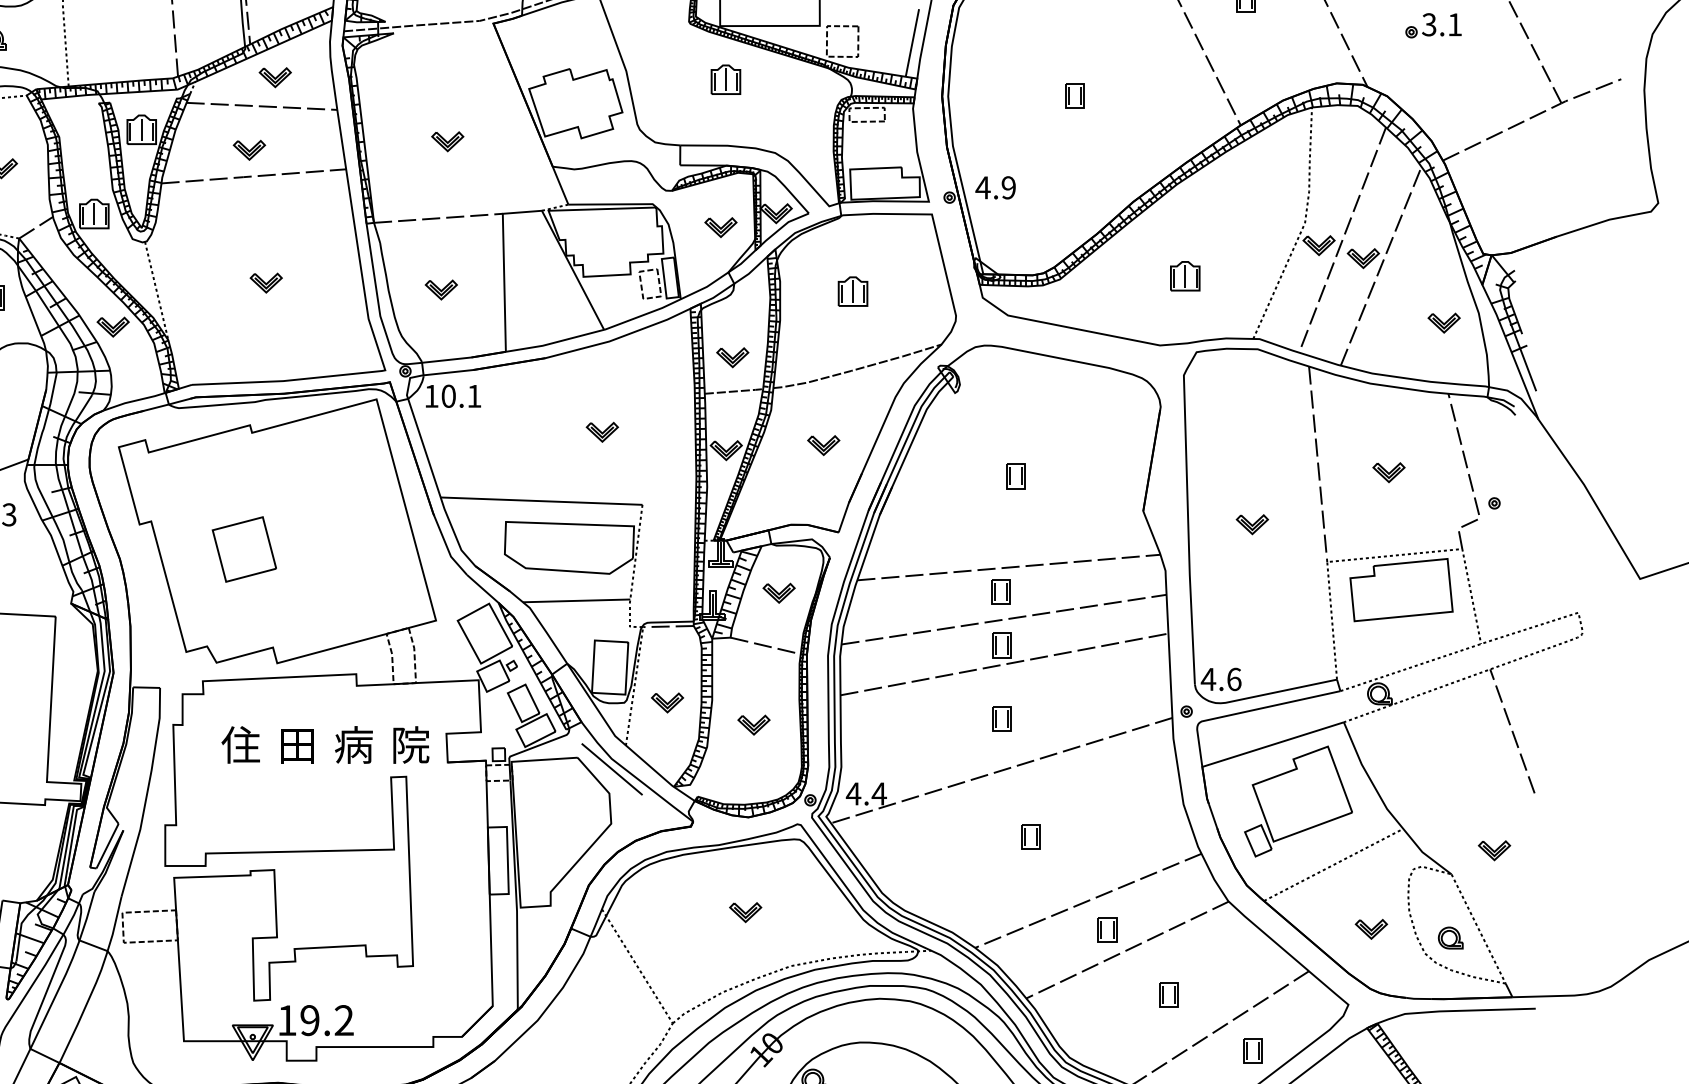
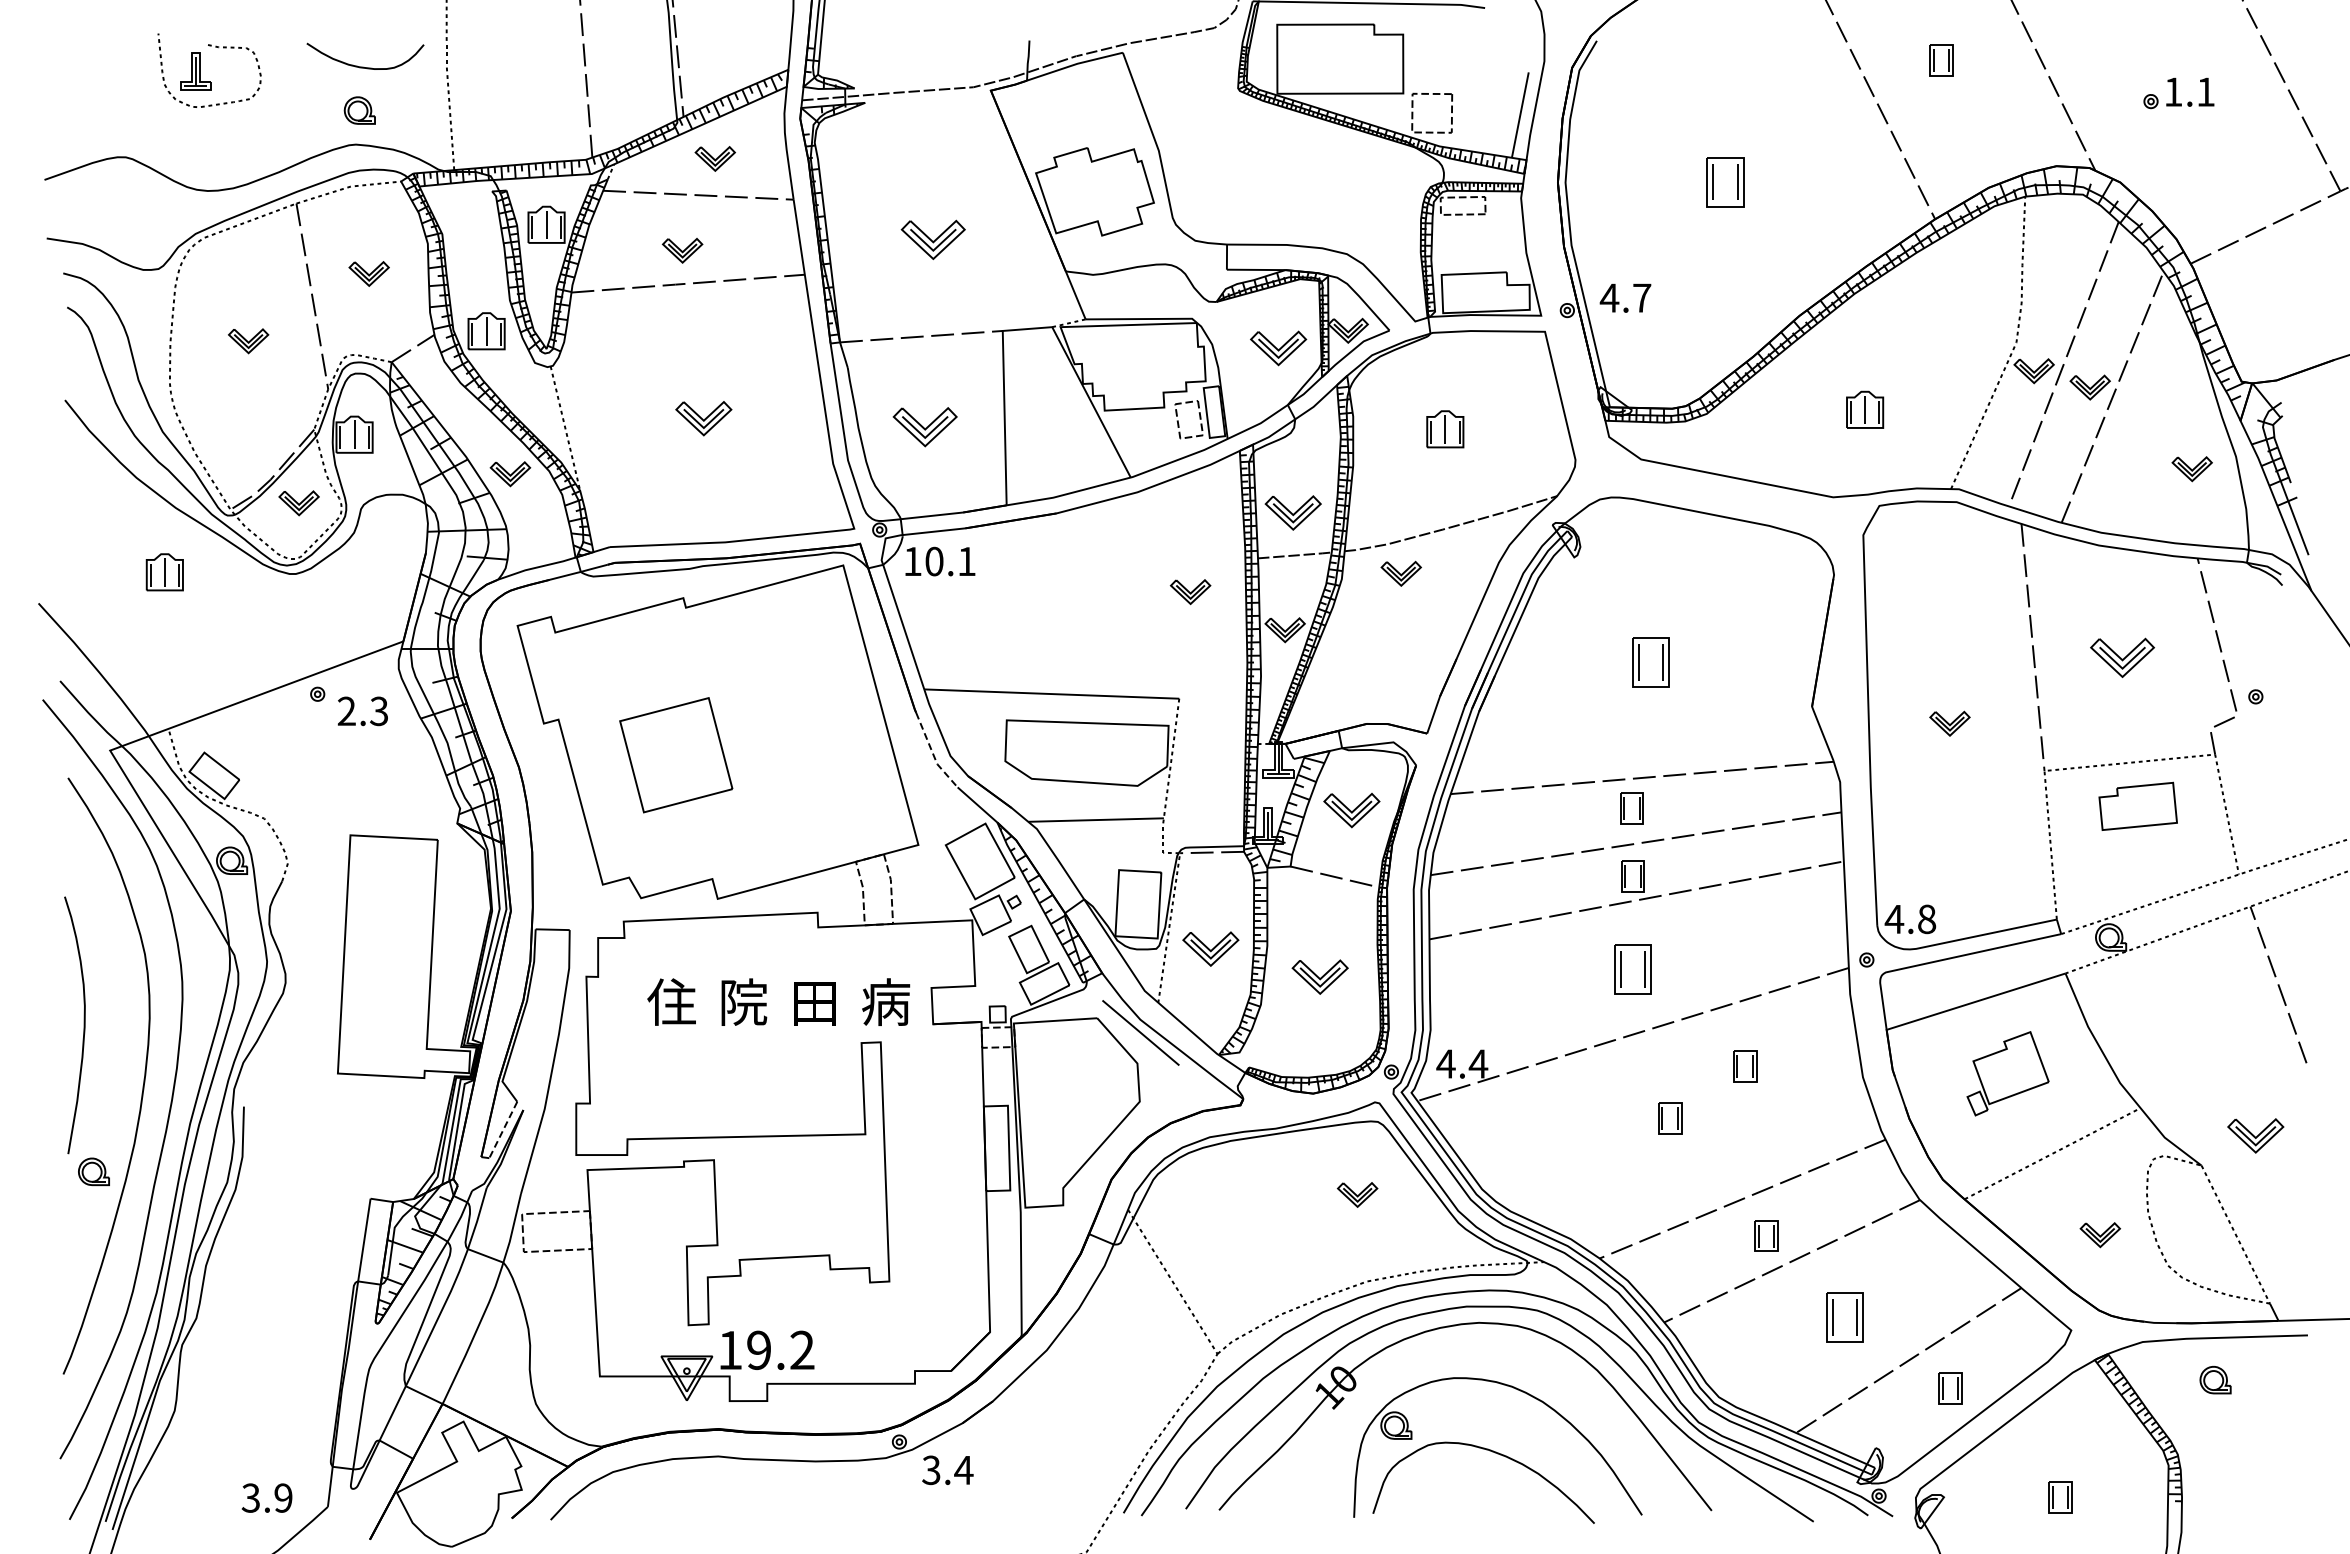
text: (1429, 24) -> (2173, 91), 3.1 -> 1.1
part: (725, 79) -> (1284, 161), removed
part: (1074, 95) -> (1725, 181), size x1.6
part: (447, 141) -> (932, 239), size x1.6
text: (1009, 187) -> (1642, 297), 4.9 -> 4.7
part: (720, 227) -> (1277, 348), size x1.4
part: (265, 283) -> (703, 418), size x1.4
part: (440, 290) -> (924, 427), size x1.6
part: (732, 357) -> (1293, 512), size x1.4
part: (602, 431) -> (1190, 591), moved
part: (823, 445) -> (1400, 573), moved
part: (1388, 473) -> (2122, 658), size x1.6
part: (1015, 476) -> (1650, 662), size x1.6
part: (244, 548) -> (676, 754), size x1.4
line: (447, 548) -> (932, 753), solid -> dashed
part: (1400, 590) -> (2137, 806), size x0.6
part: (778, 593) -> (1351, 810), size x1.4
text: (1234, 679) -> (1927, 919), 4.6 -> 4.8
part: (667, 702) -> (1210, 948), size x1.4
part: (1001, 719) -> (1633, 969), size x1.6
part: (753, 724) -> (1319, 976), size x1.4
text: (298, 744) -> (744, 1001), 田 -> 院
text: (353, 744) -> (814, 1001), 病 -> 田
text: (410, 744) -> (886, 1001), 院 -> 病
part: (1090, 795) -> (1745, 1066), added
part: (1297, 801) -> (2007, 1073), size x0.6
line: (107, 846) -> (503, 1130), solid -> dashed
part: (1494, 850) -> (2255, 1135), size x1.4
part: (745, 912) -> (1357, 1194), moved
part: (1450, 938) -> (2215, 1380), moved
part: (1168, 994) -> (1844, 1317), size x1.6

